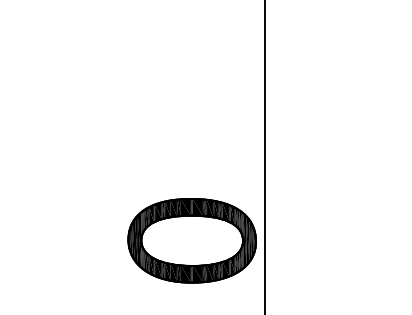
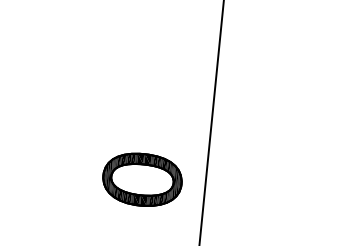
part: (191, 240) -> (141, 179), size x0.71

